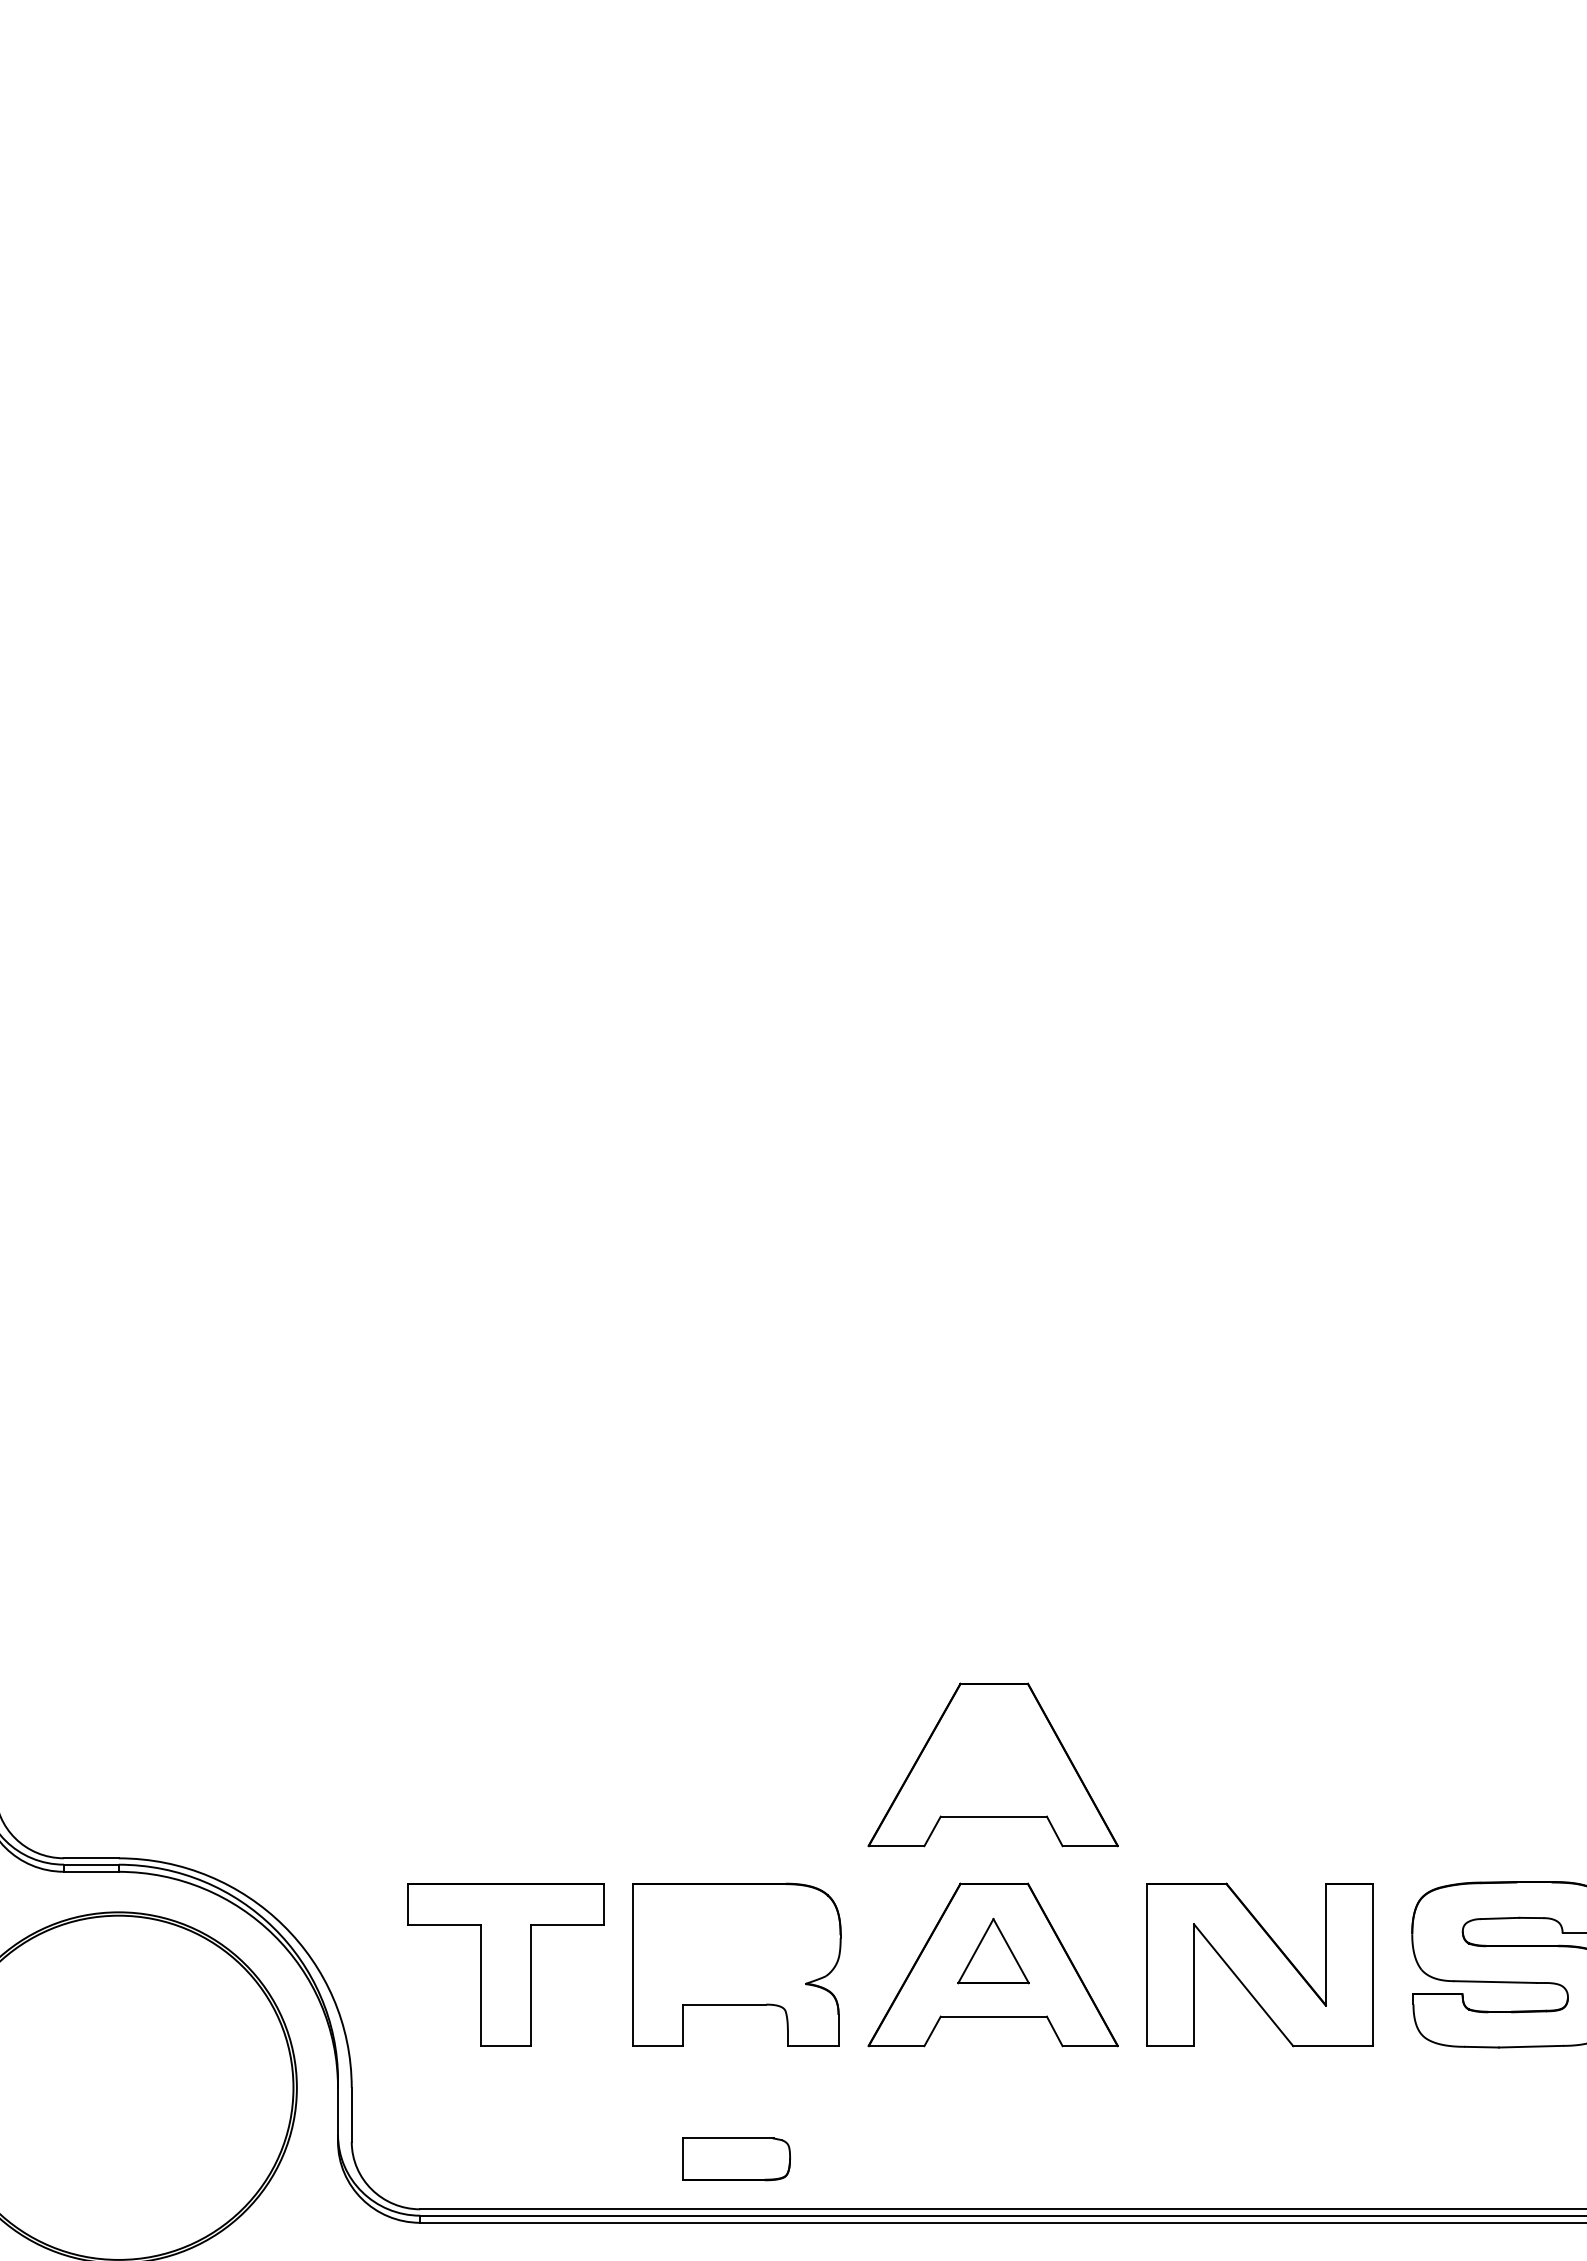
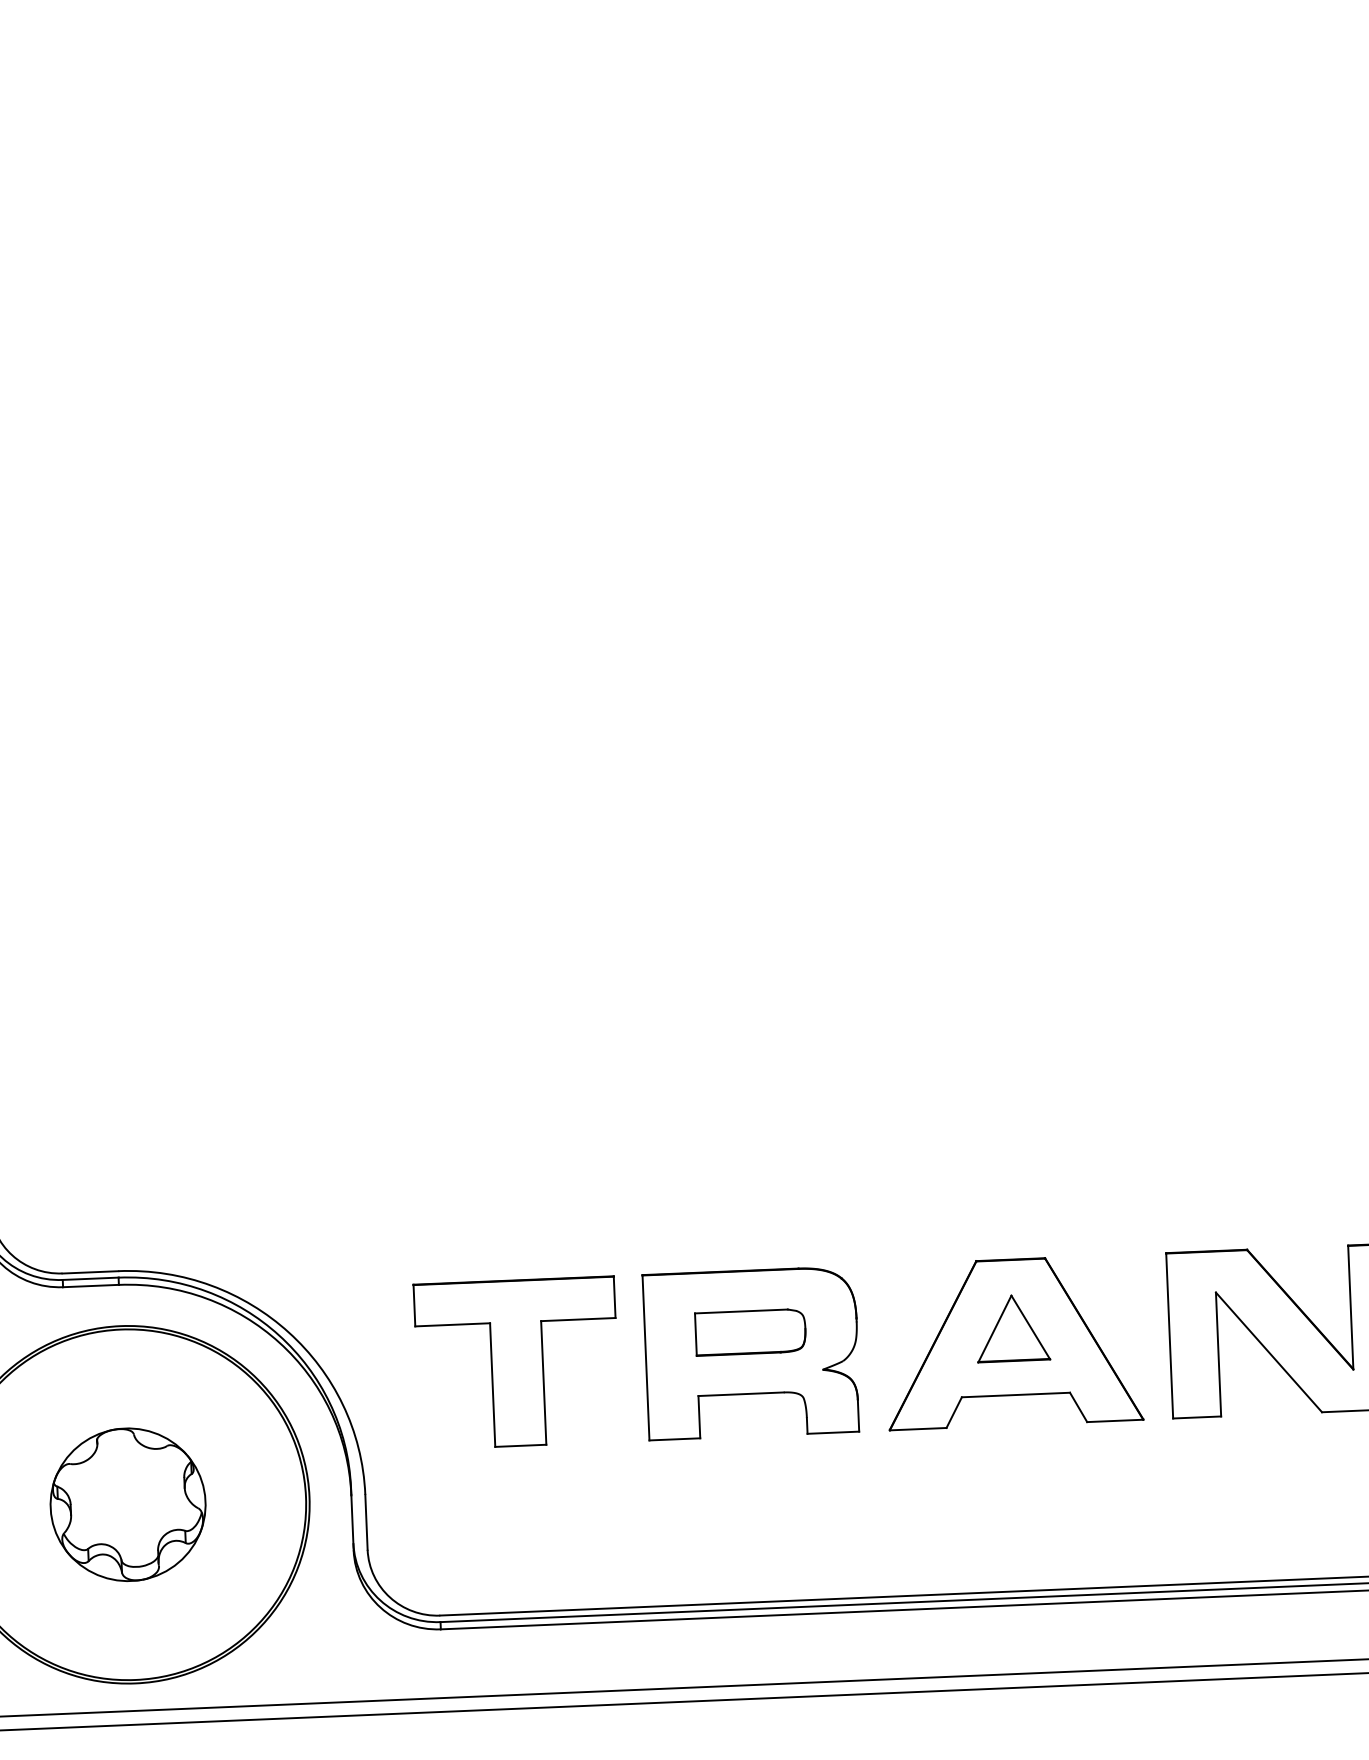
part: (992, 1764) -> (1003, 1138), removed
part: (118, 2087) -> (127, 1504), added
part: (736, 2159) -> (750, 1332), moved

